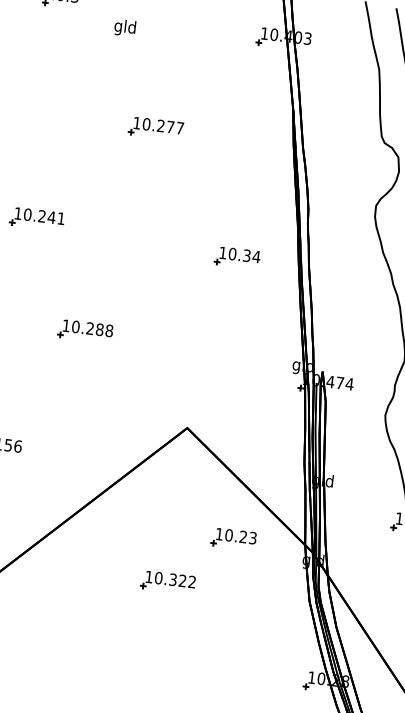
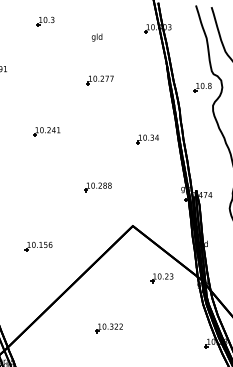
text: (123, 27) -> (96, 37), moved
part: (359, 167) -> (202, 87), added
part: (84, 331) -> (97, 187), moved
part: (166, 582) -> (108, 328), moved

